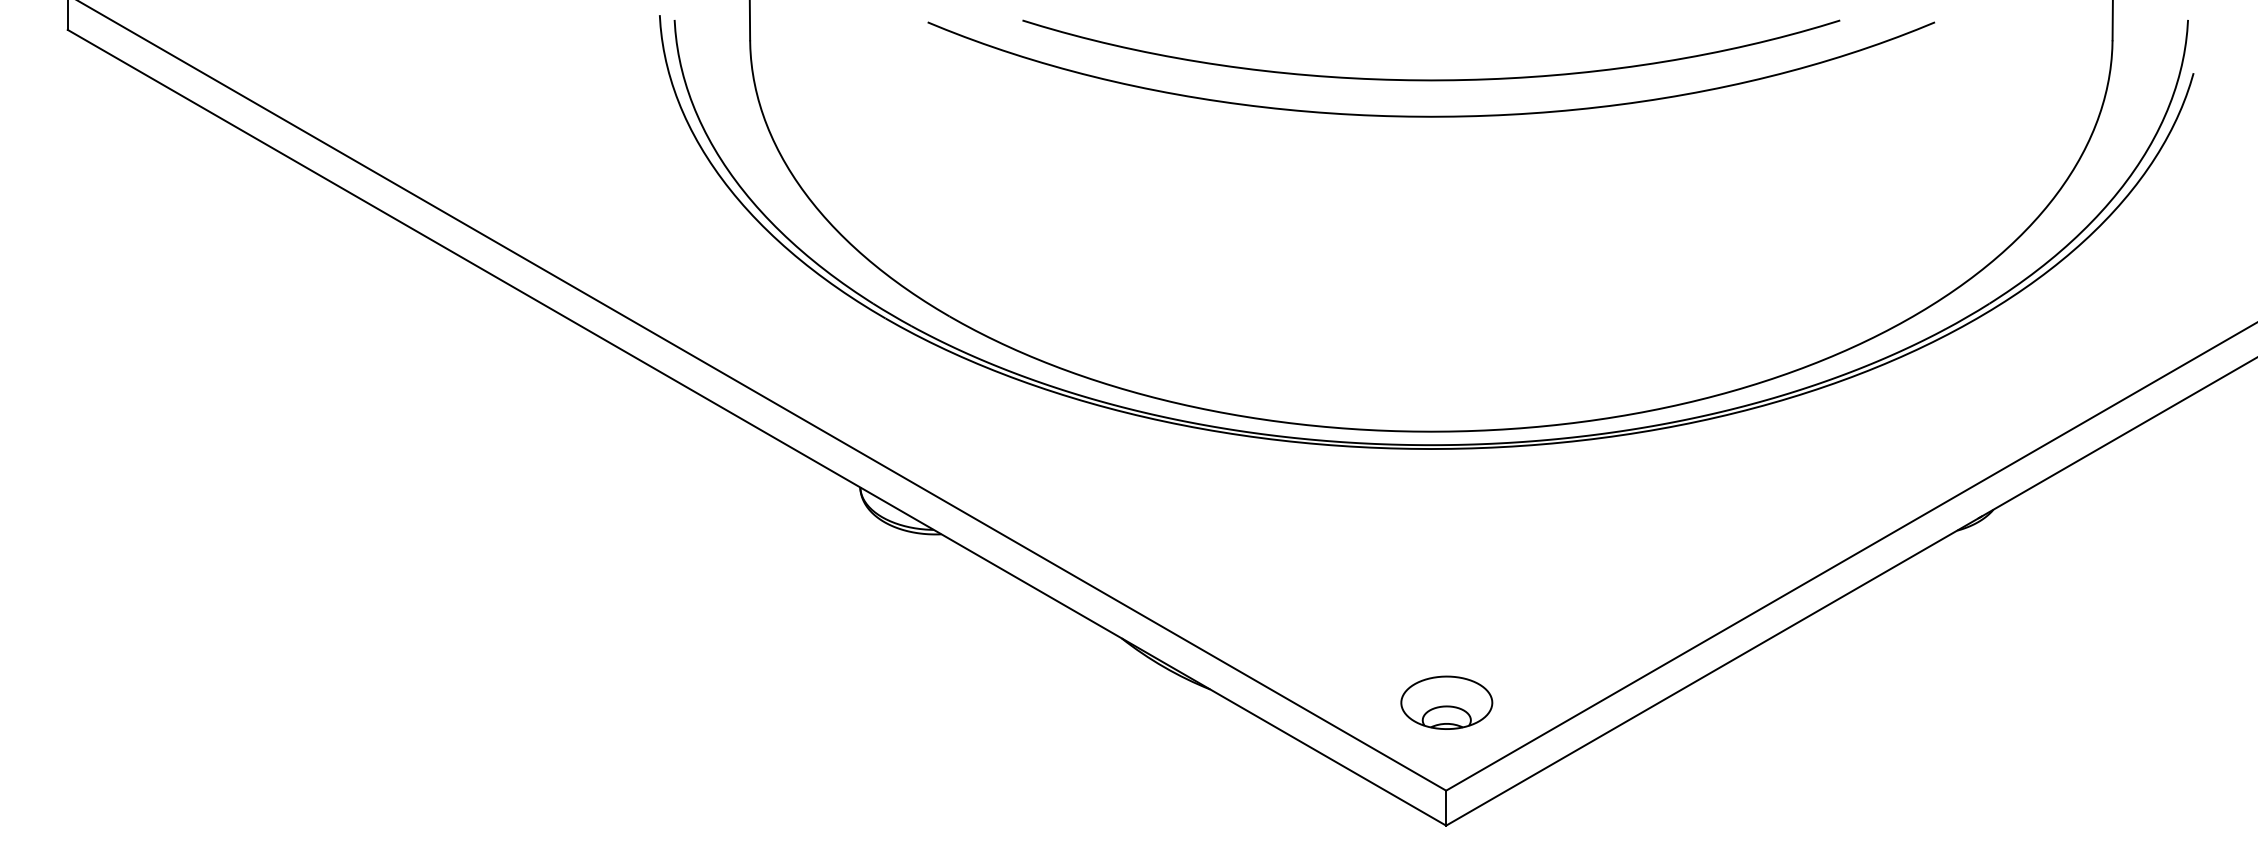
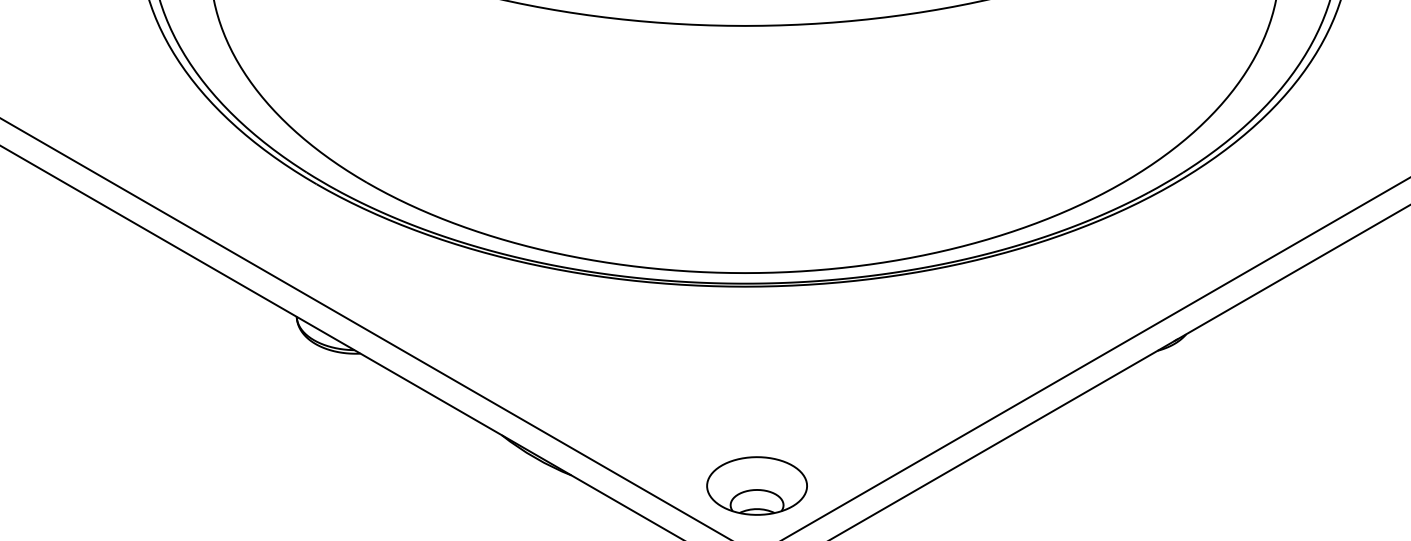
part: (1446, 702) -> (756, 485), size x1.4

